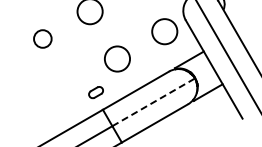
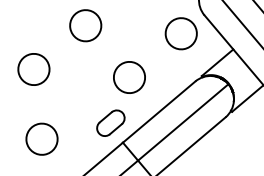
circle: (42, 38) -> (33, 68), size x1.43
part: (95, 92) -> (110, 123), size x1.67
circle: (38, 95) -> (41, 139), added
line: (153, 102) -> (183, 122), dashed -> solid

